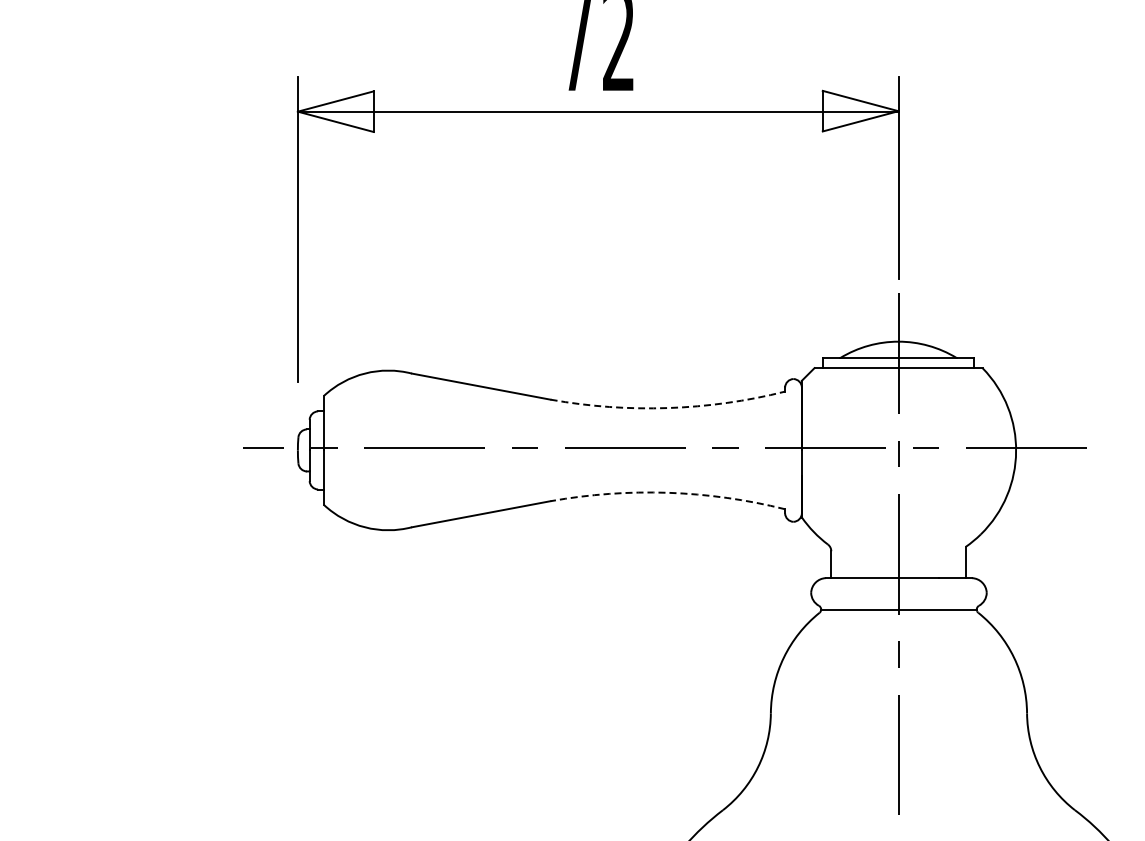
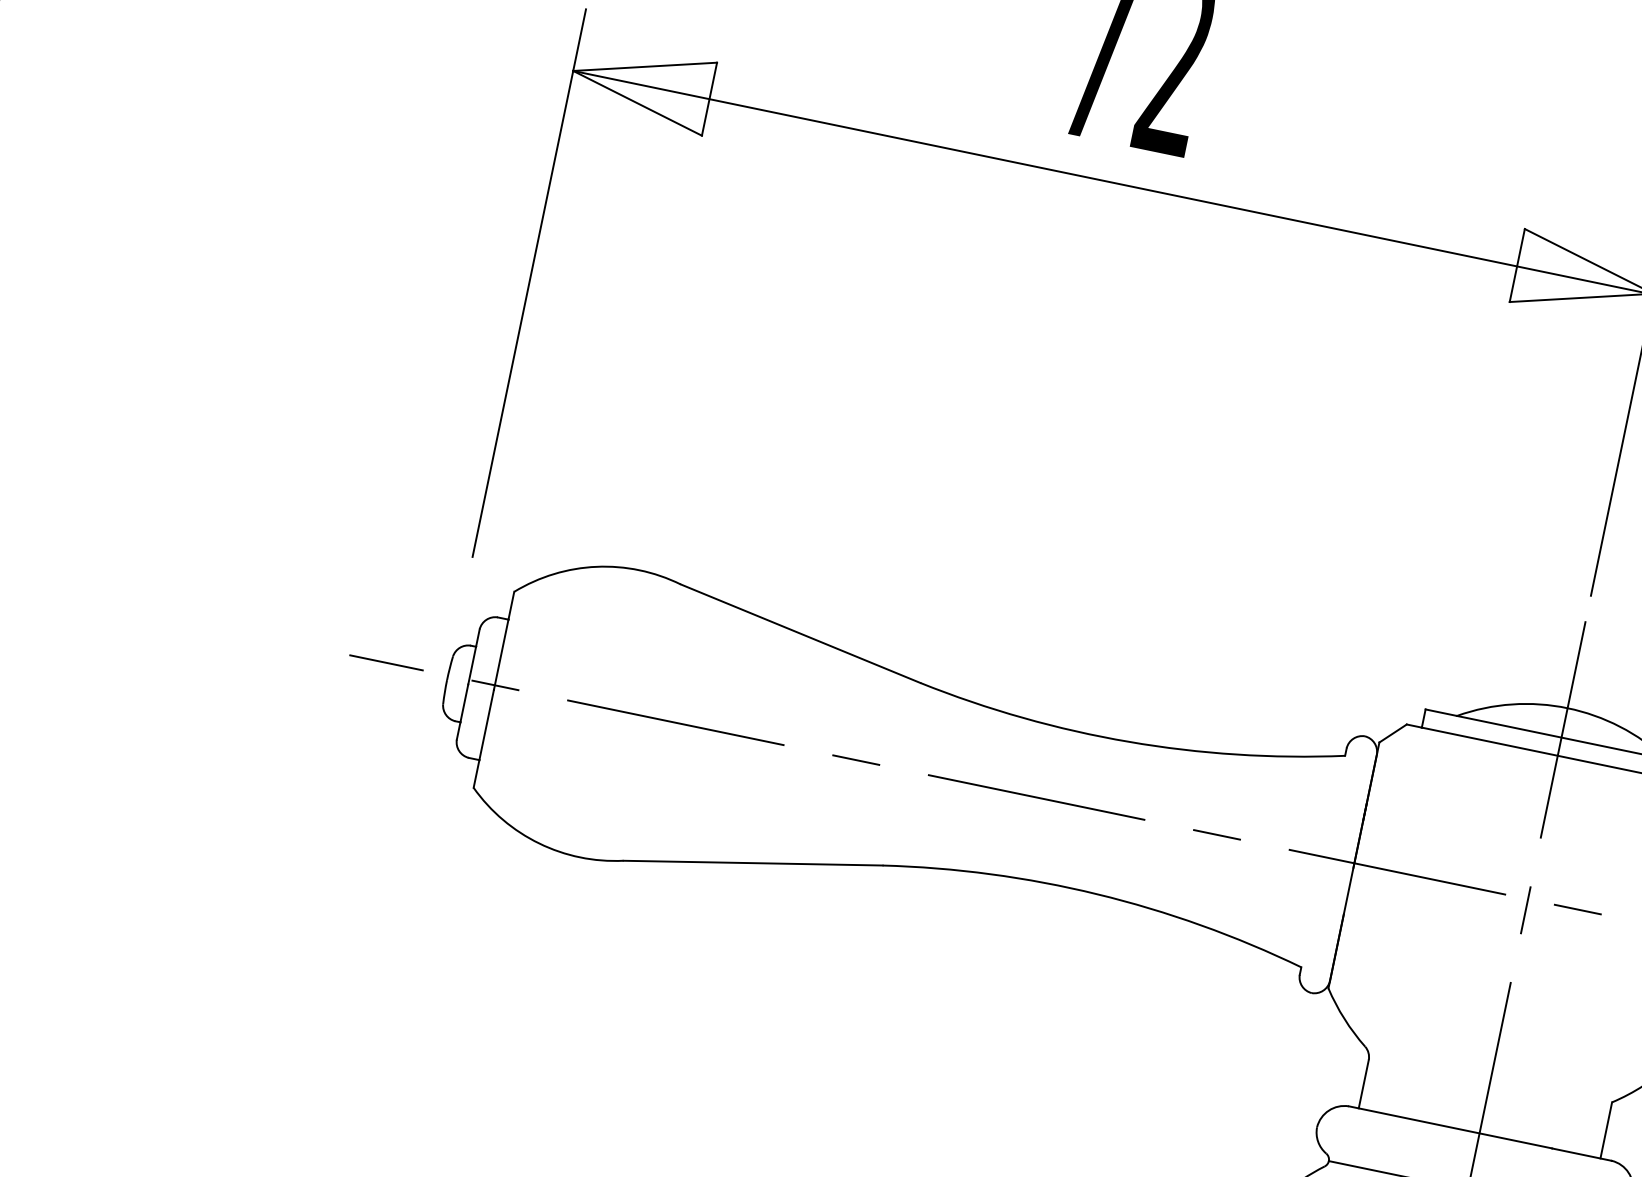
arc: (668, 408) -> (1129, 742), dashed -> solid
arc: (668, 492) -> (1097, 893), dashed -> solid

